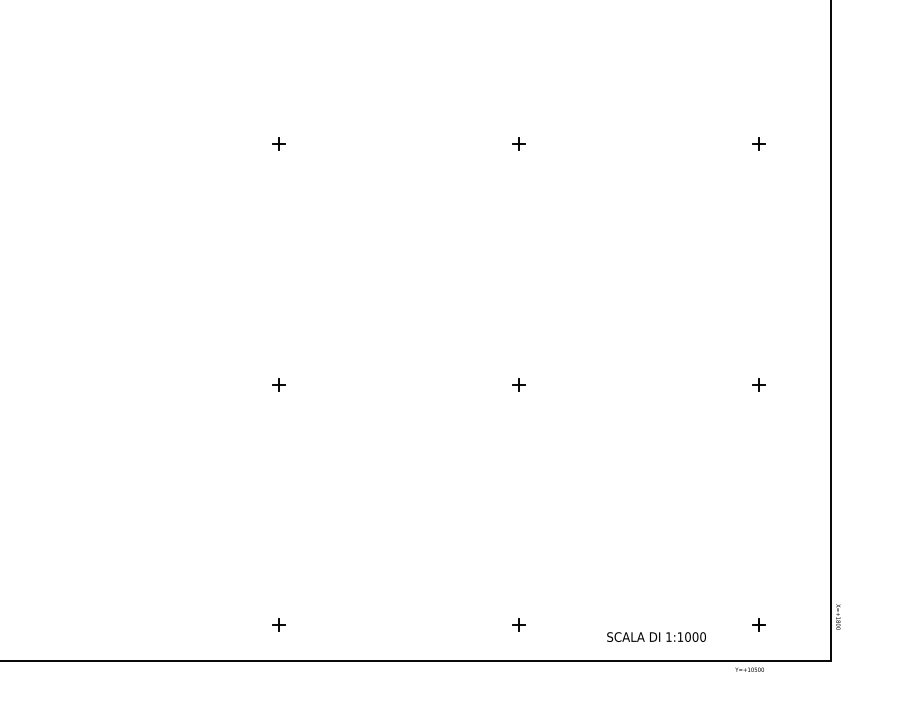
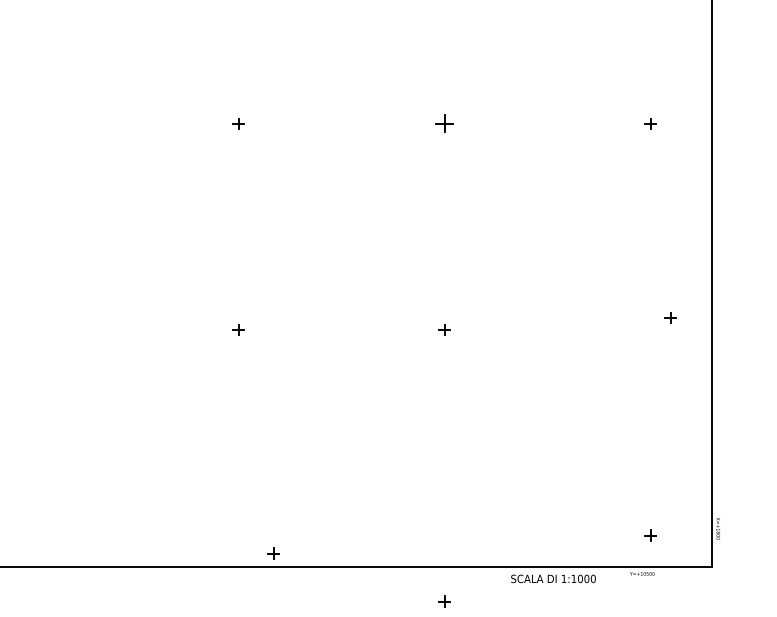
part: (518, 144) -> (444, 123), size x1.6
part: (759, 384) -> (670, 317), moved
part: (278, 624) -> (273, 553), moved
part: (518, 624) -> (444, 601), moved
text: (656, 636) -> (553, 578), moved

